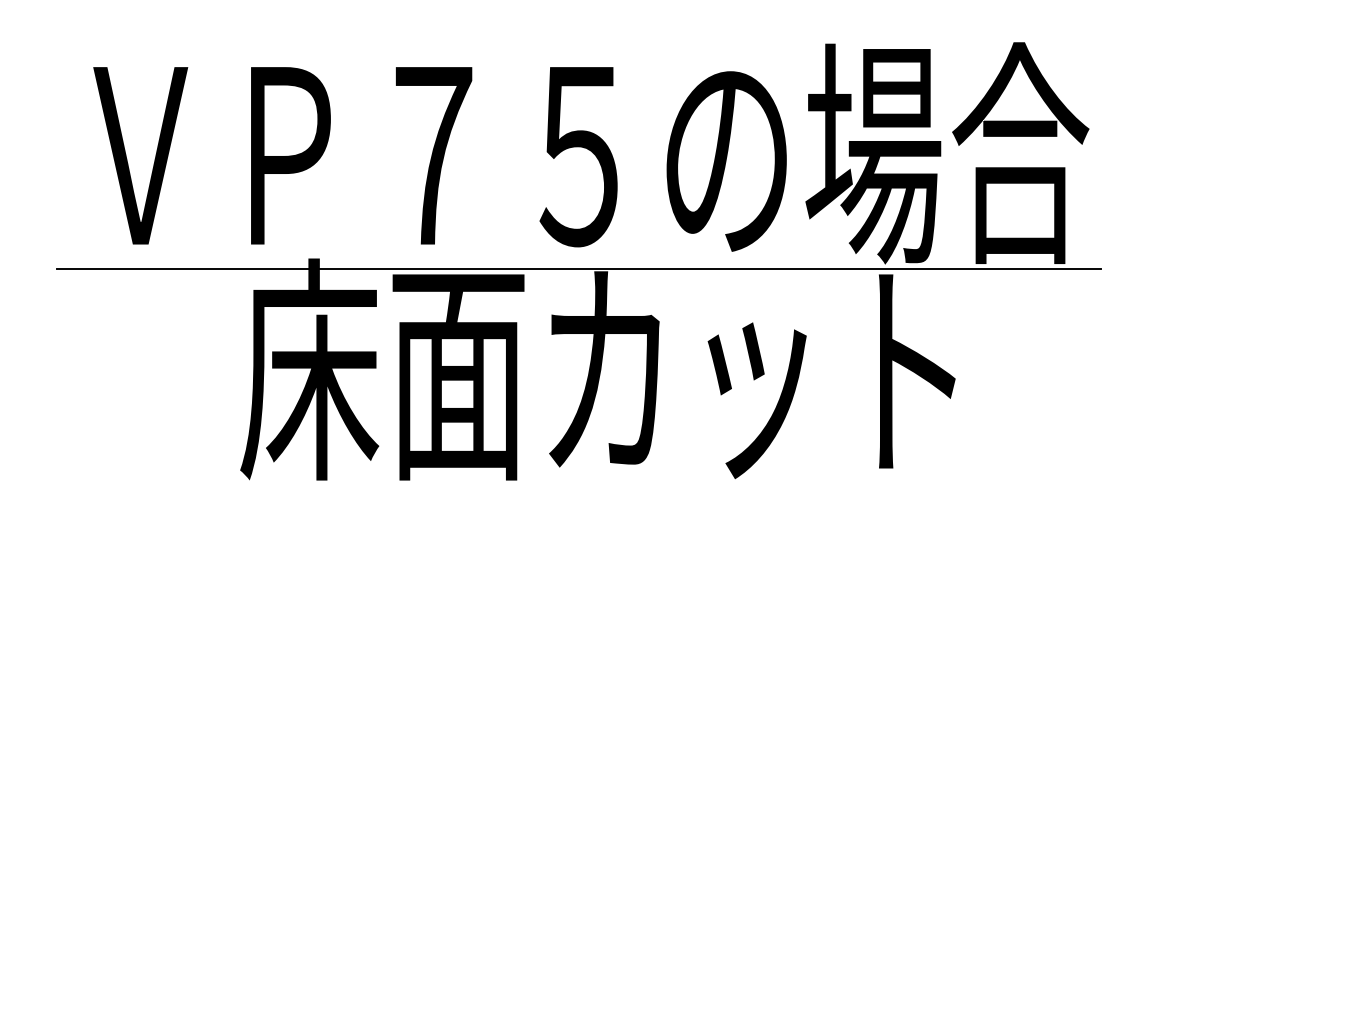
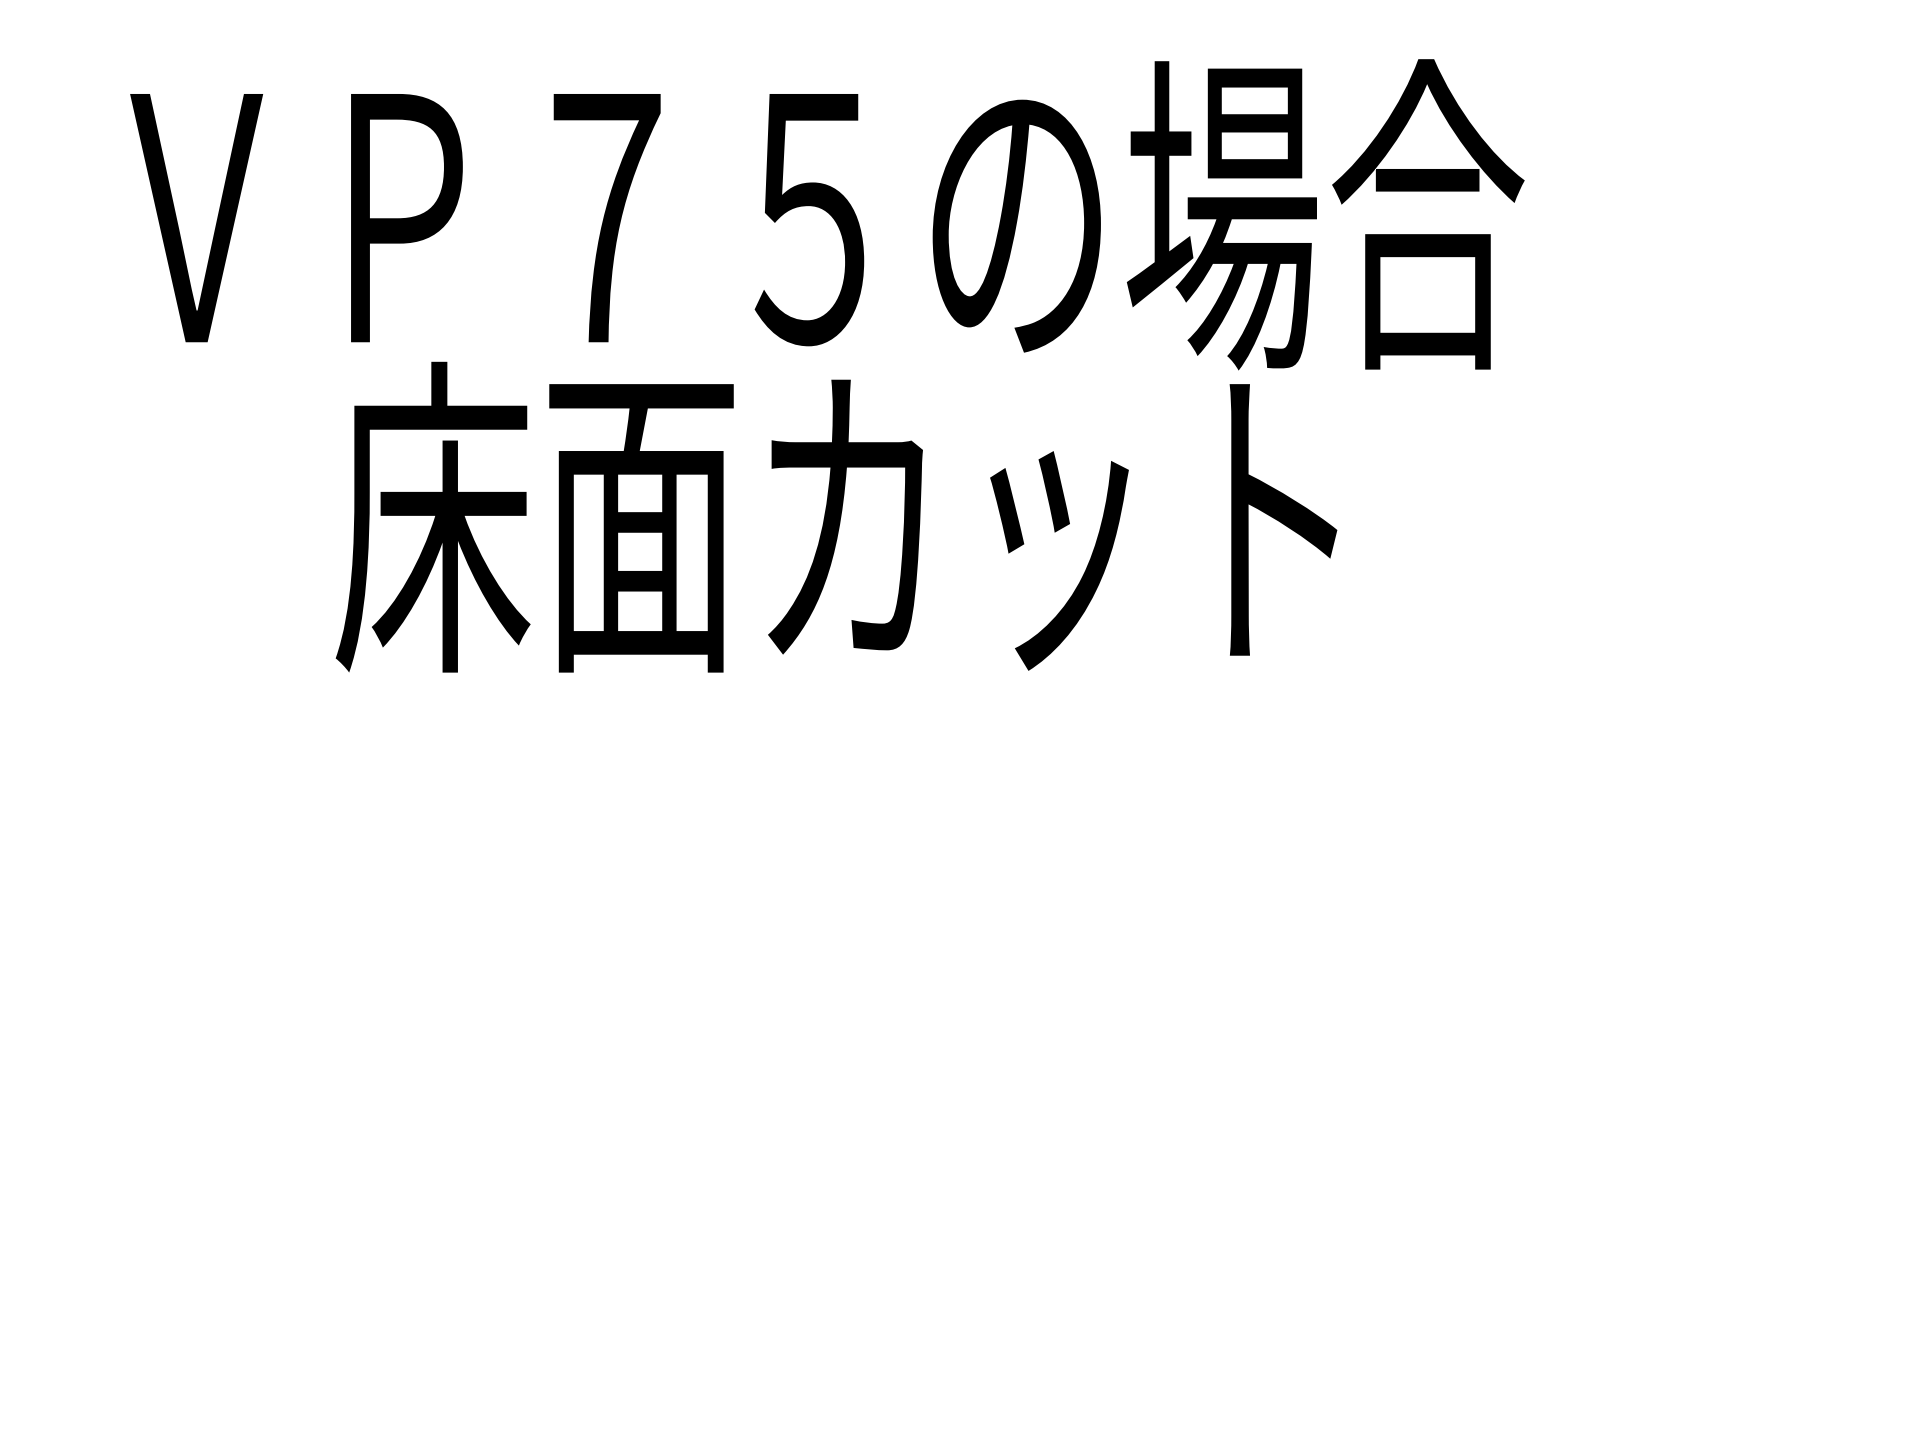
line: (578, 268) -> (809, 376), removed

